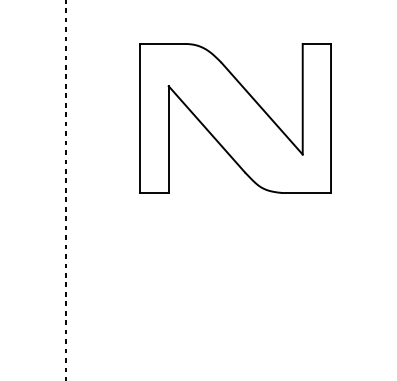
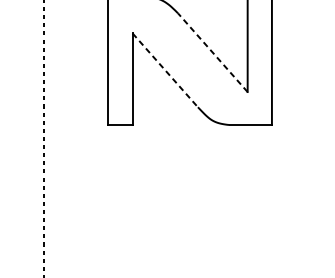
line: (261, 108) -> (212, 52), solid -> dashed
line: (207, 129) -> (165, 70), solid -> dashed

